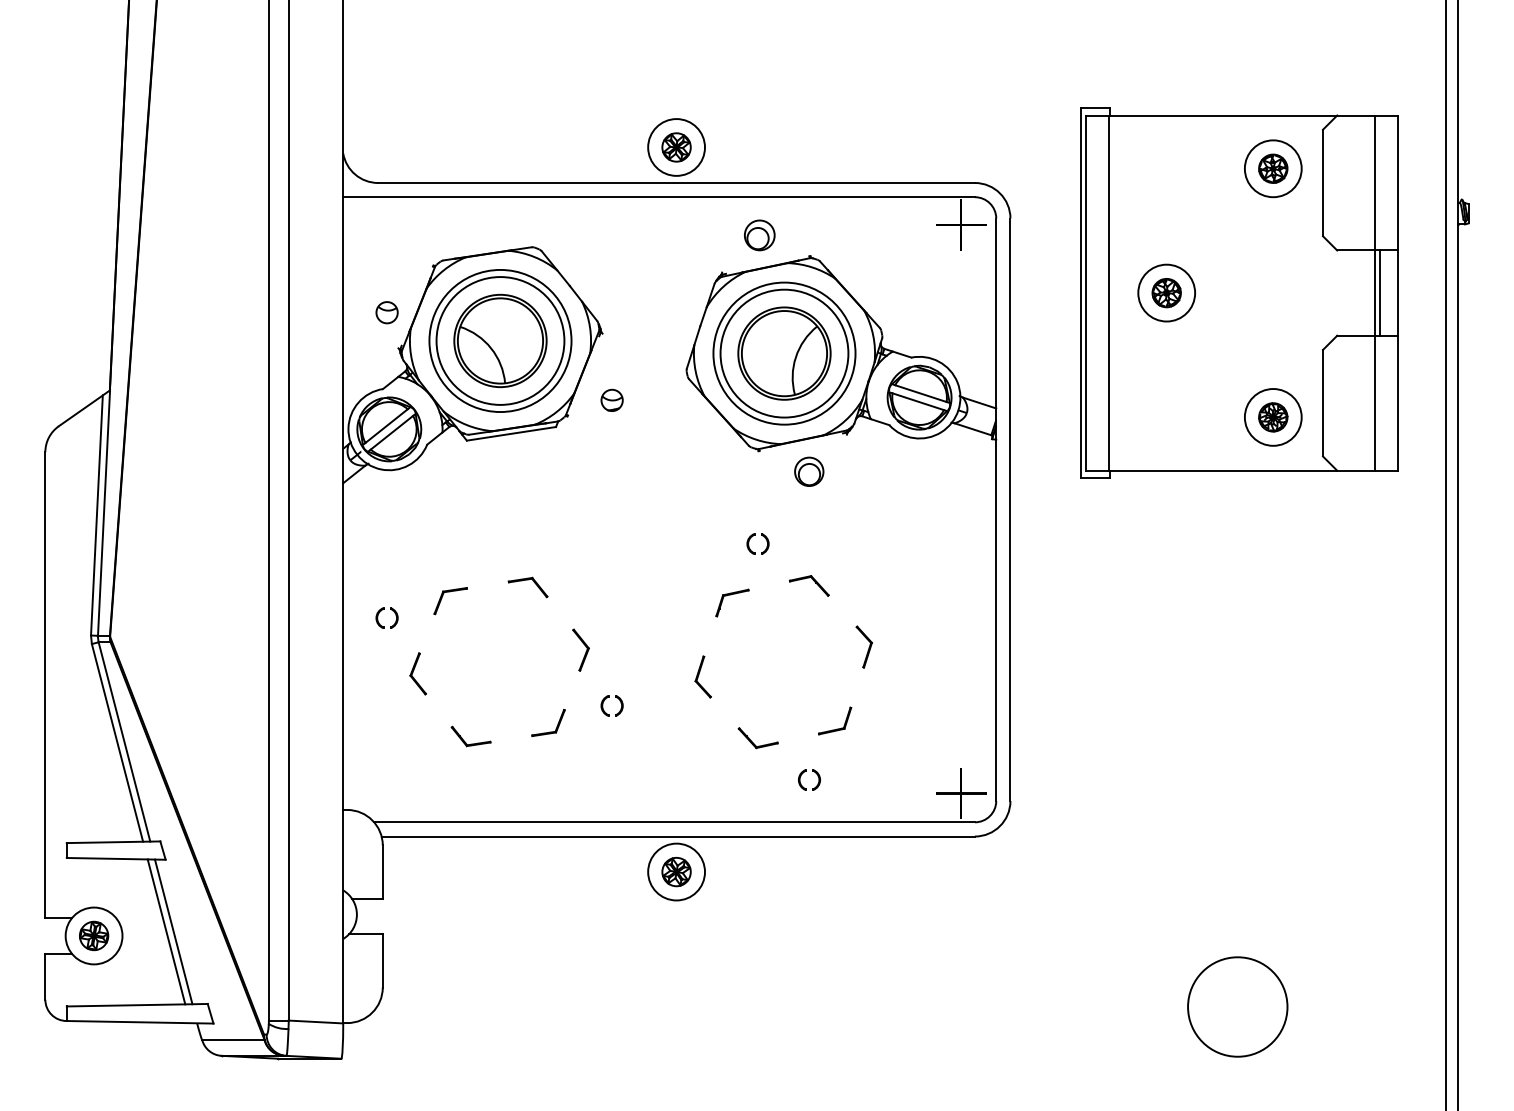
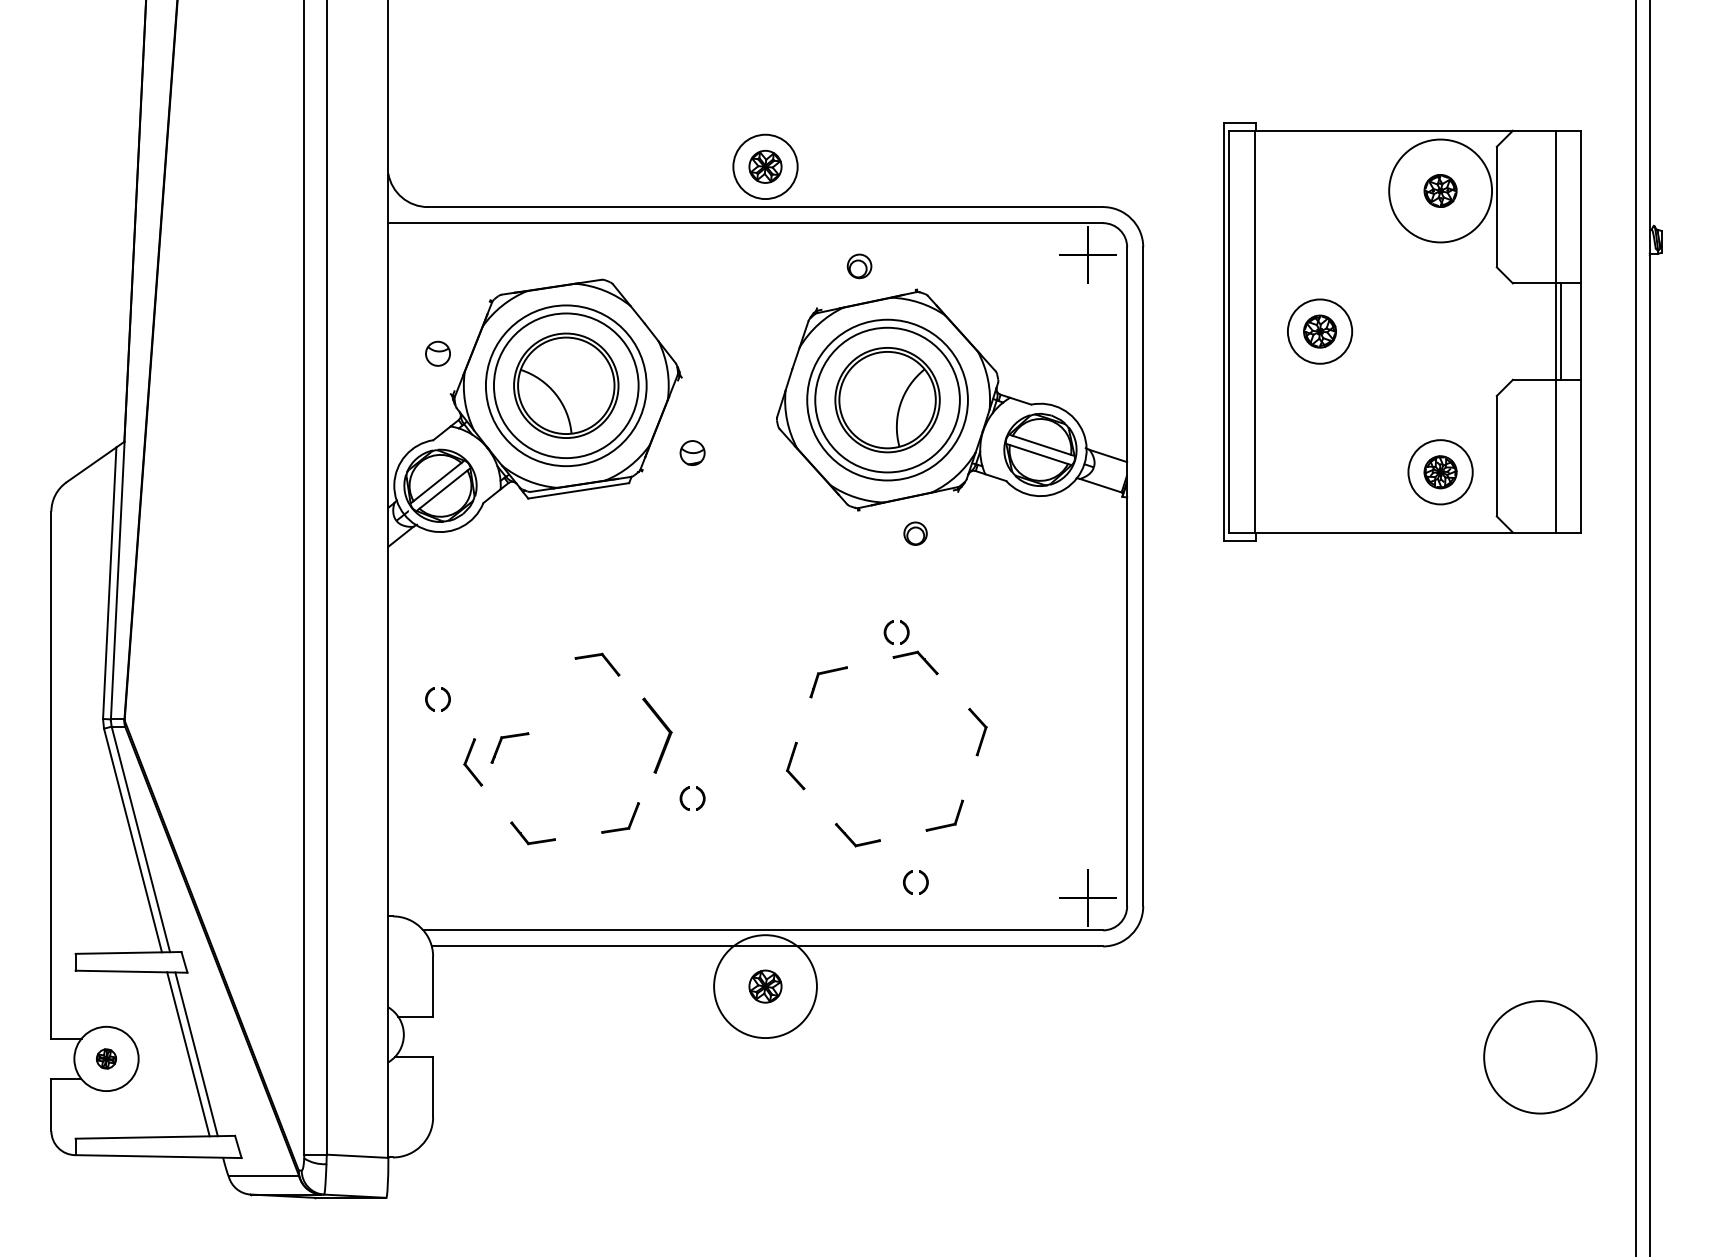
circle: (1273, 168) -> (1440, 190), size x1.6
part: (759, 235) -> (859, 266), size x0.7
part: (809, 471) -> (915, 533), size x0.7
part: (754, 536) -> (892, 623), moved
part: (448, 592) -> (507, 738), moved
part: (581, 650) -> (657, 735), size x1.6
circle: (676, 871) -> (765, 986), size x1.6
part: (94, 935) -> (106, 1058), size x0.6
circle: (1237, 1007) -> (1540, 1057), moved

